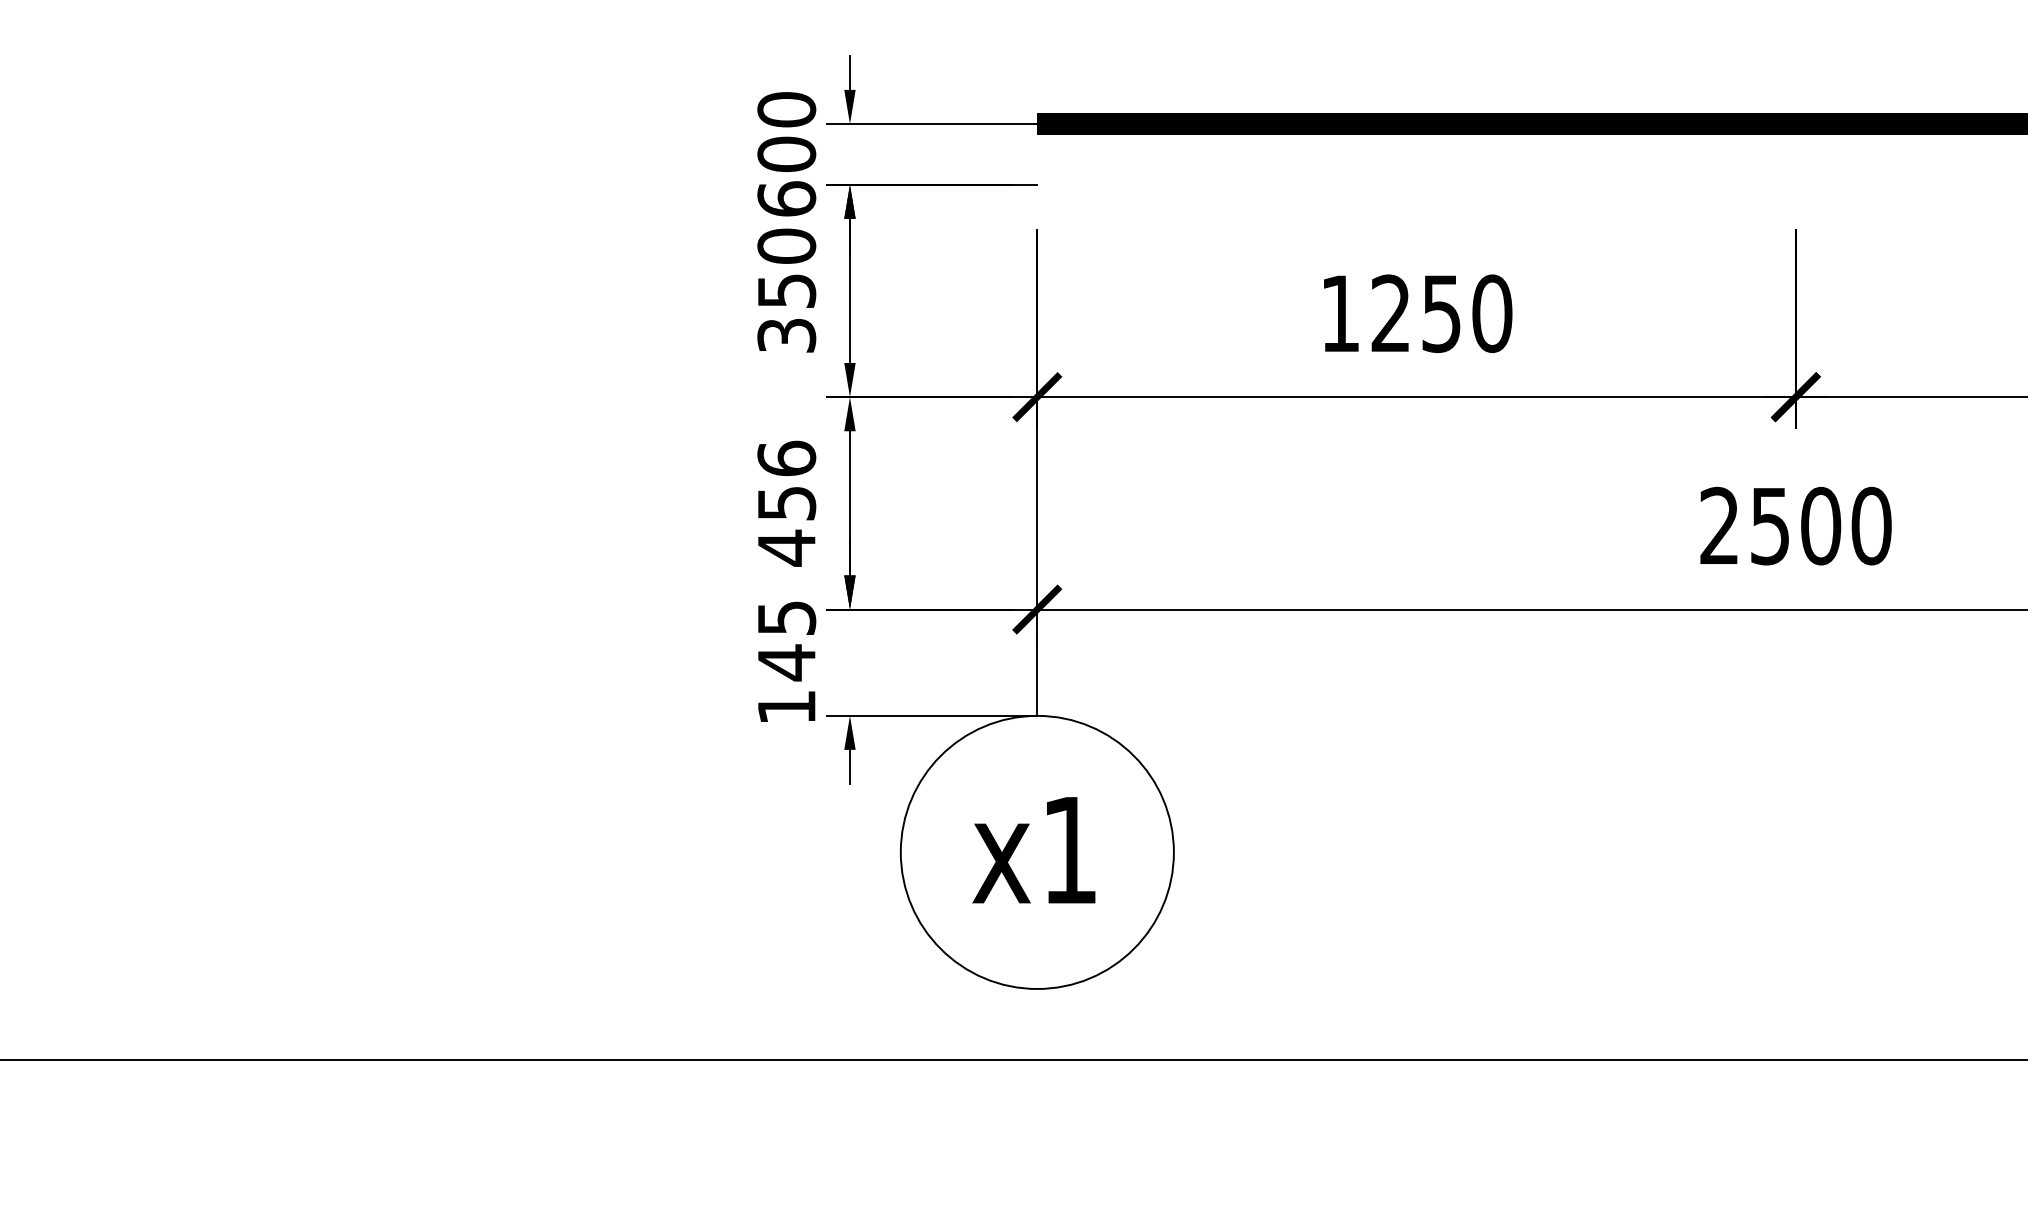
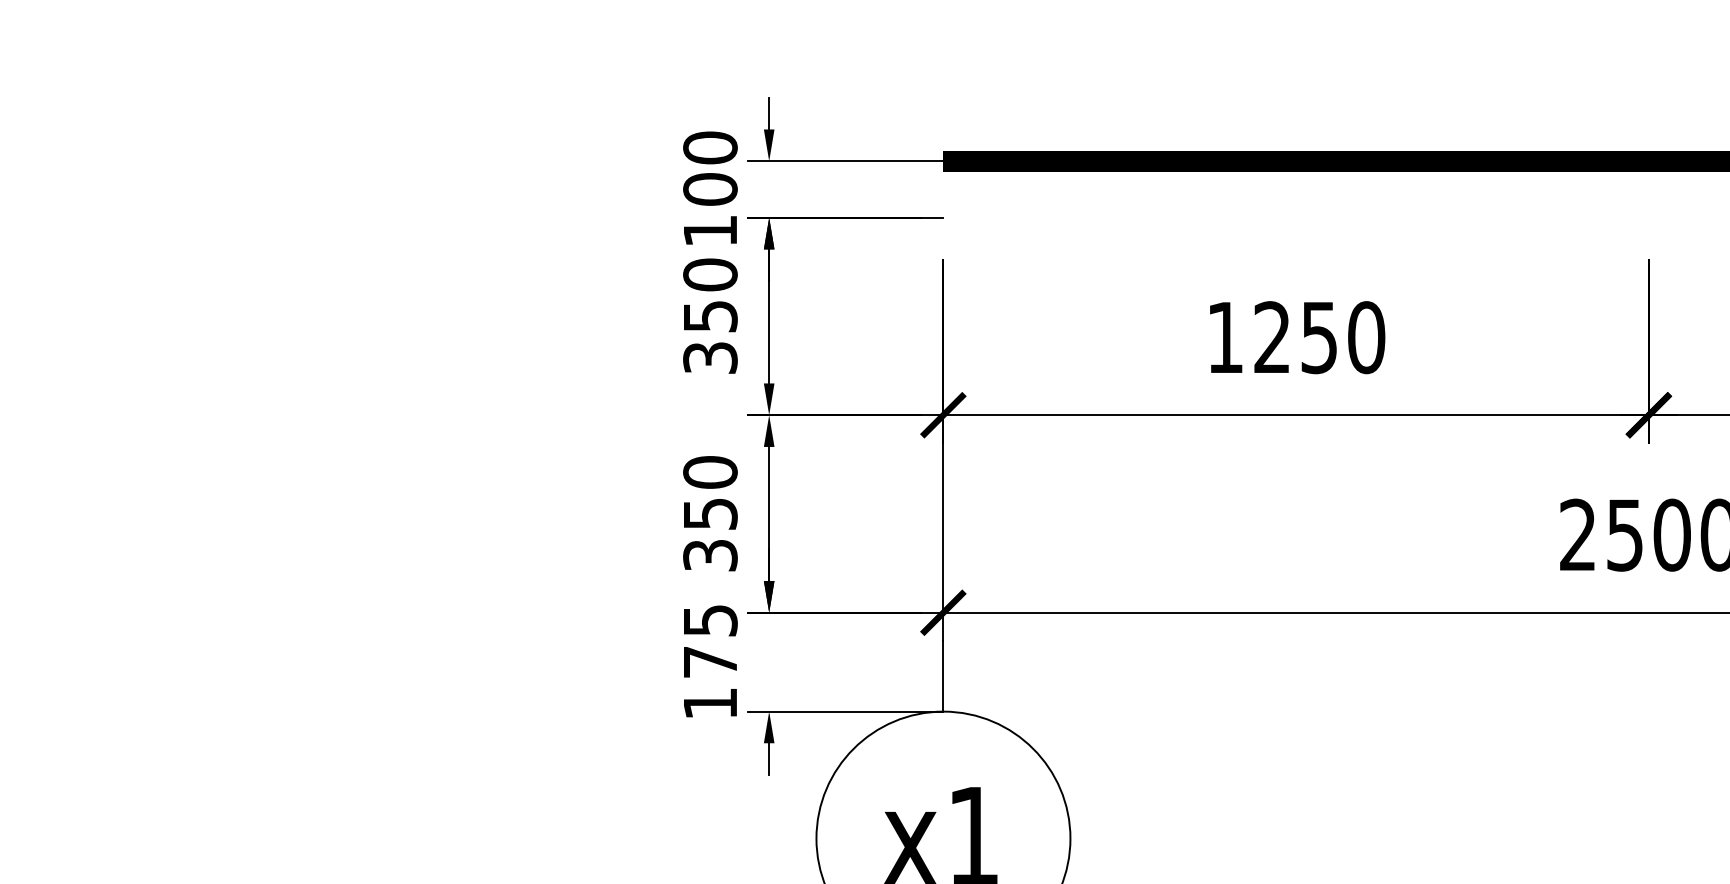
text: (786, 198) -> (710, 230), 600 -> 100
text: (786, 503) -> (710, 514), 456 -> 350
text: (786, 662) -> (710, 661), 145 -> 175

